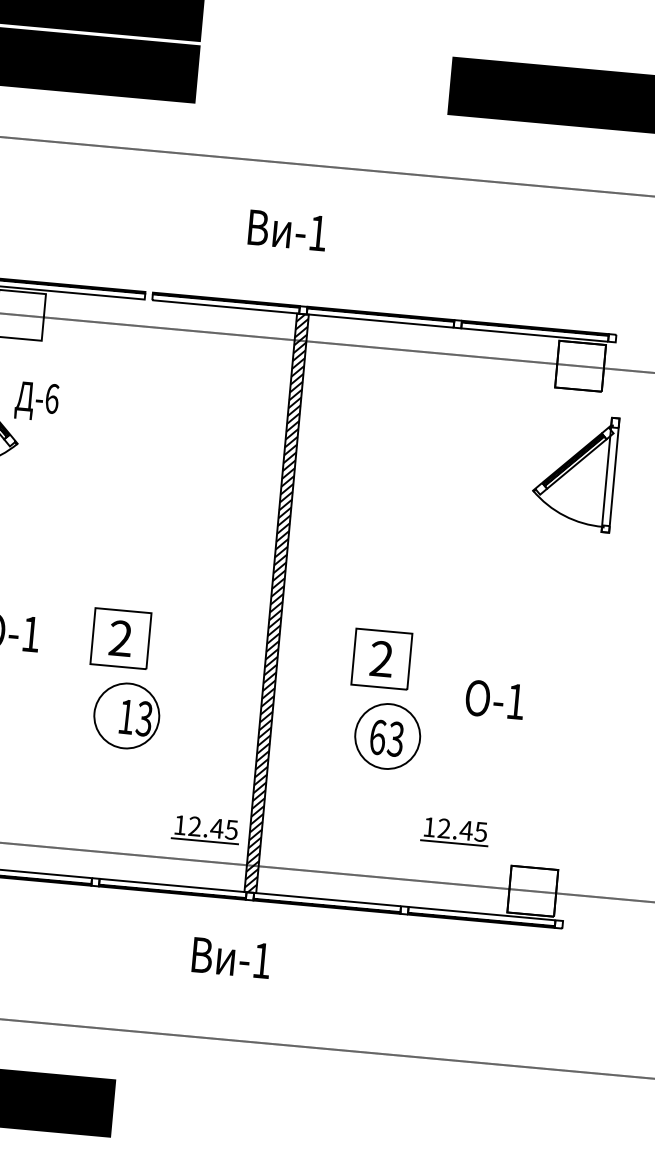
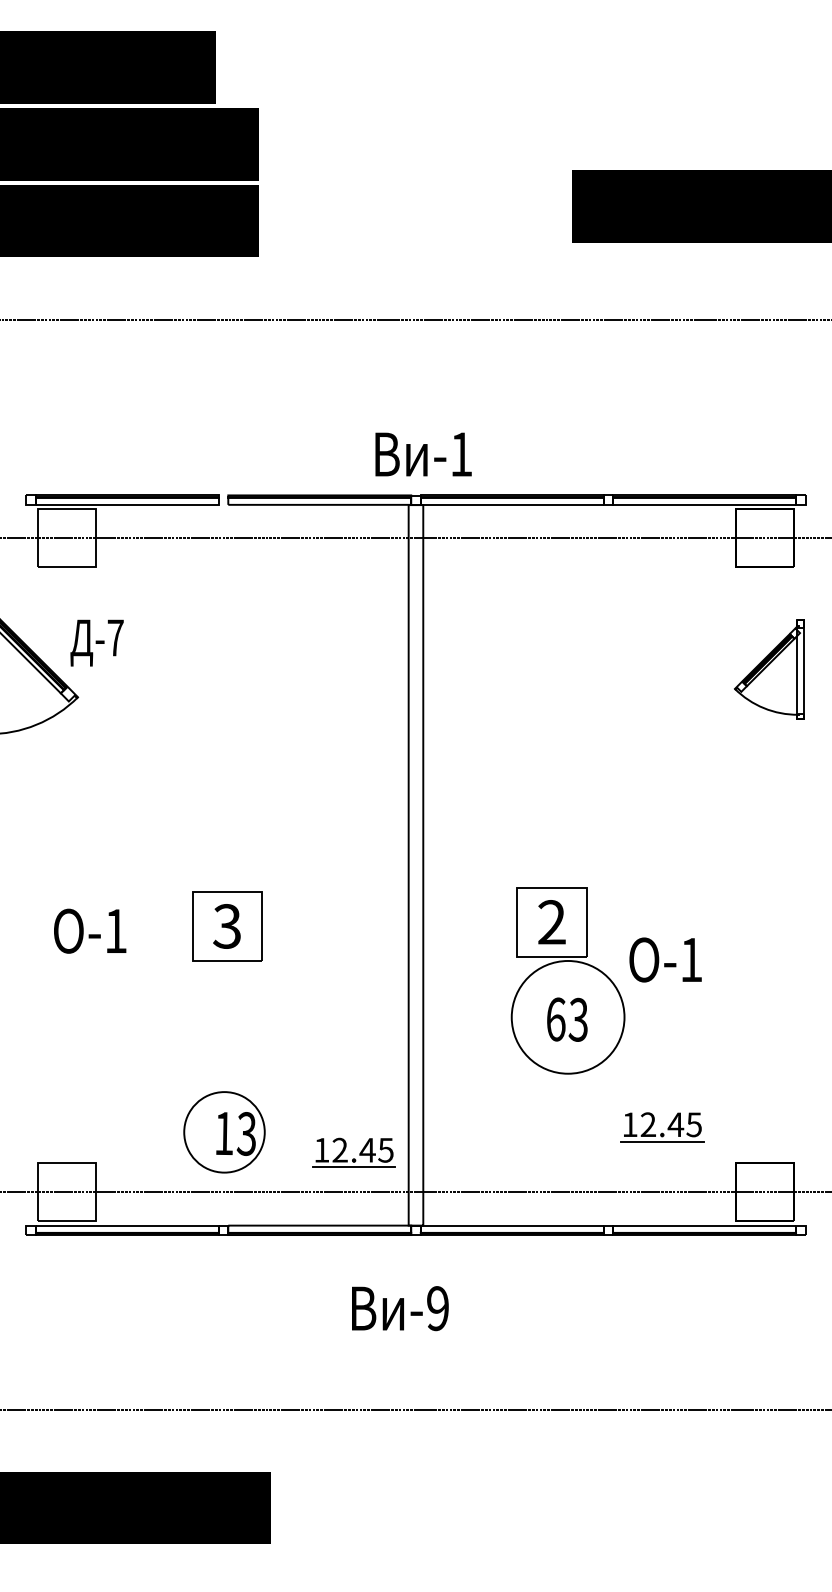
text: (287, 230) -> (423, 454), moved
text: (52, 398) -> (115, 637), -6 -> -7
part: (574, 471) -> (769, 669), size x0.7
hatch: (276, 603) -> (415, 865), removed
text: (120, 638) -> (227, 926), 2 -> 3
text: (494, 699) -> (665, 959), moved
part: (126, 716) -> (224, 1132), moved
circle: (387, 736) -> (567, 1017), size x1.4
text: (261, 960) -> (437, 1308), -1 -> -9

